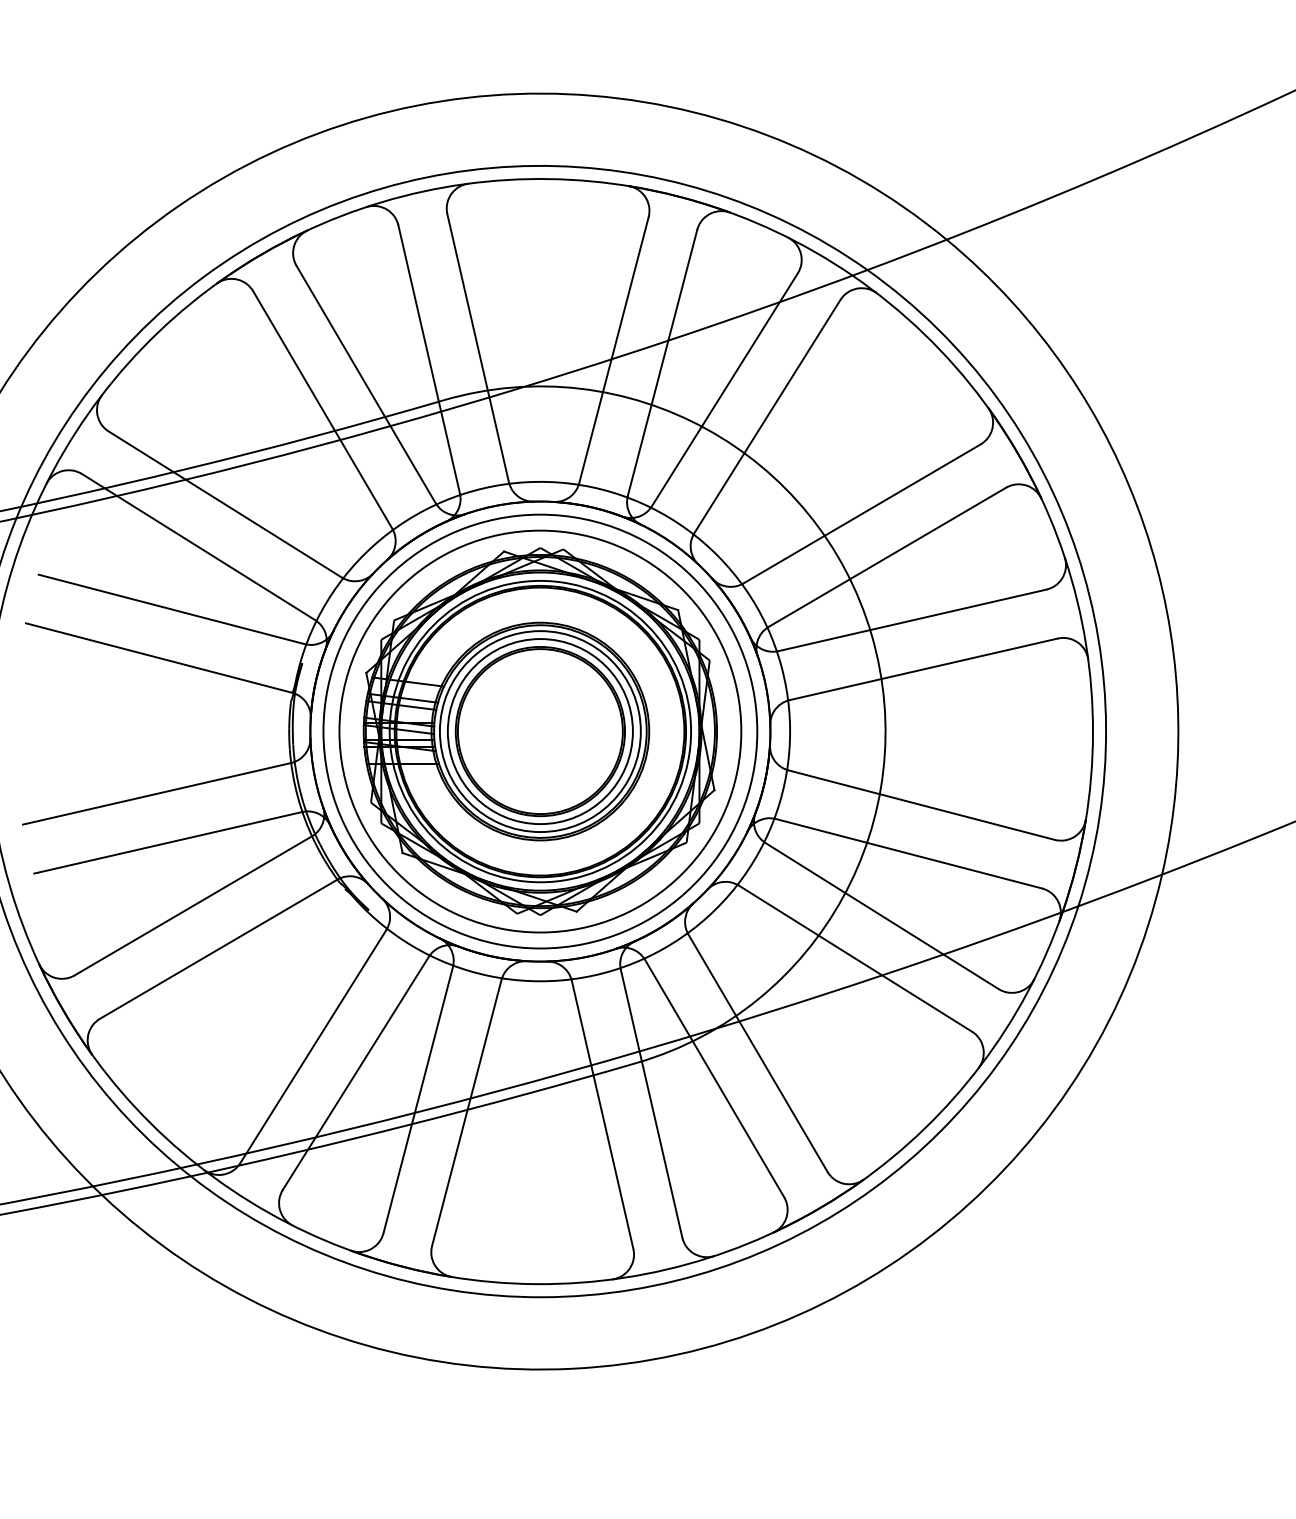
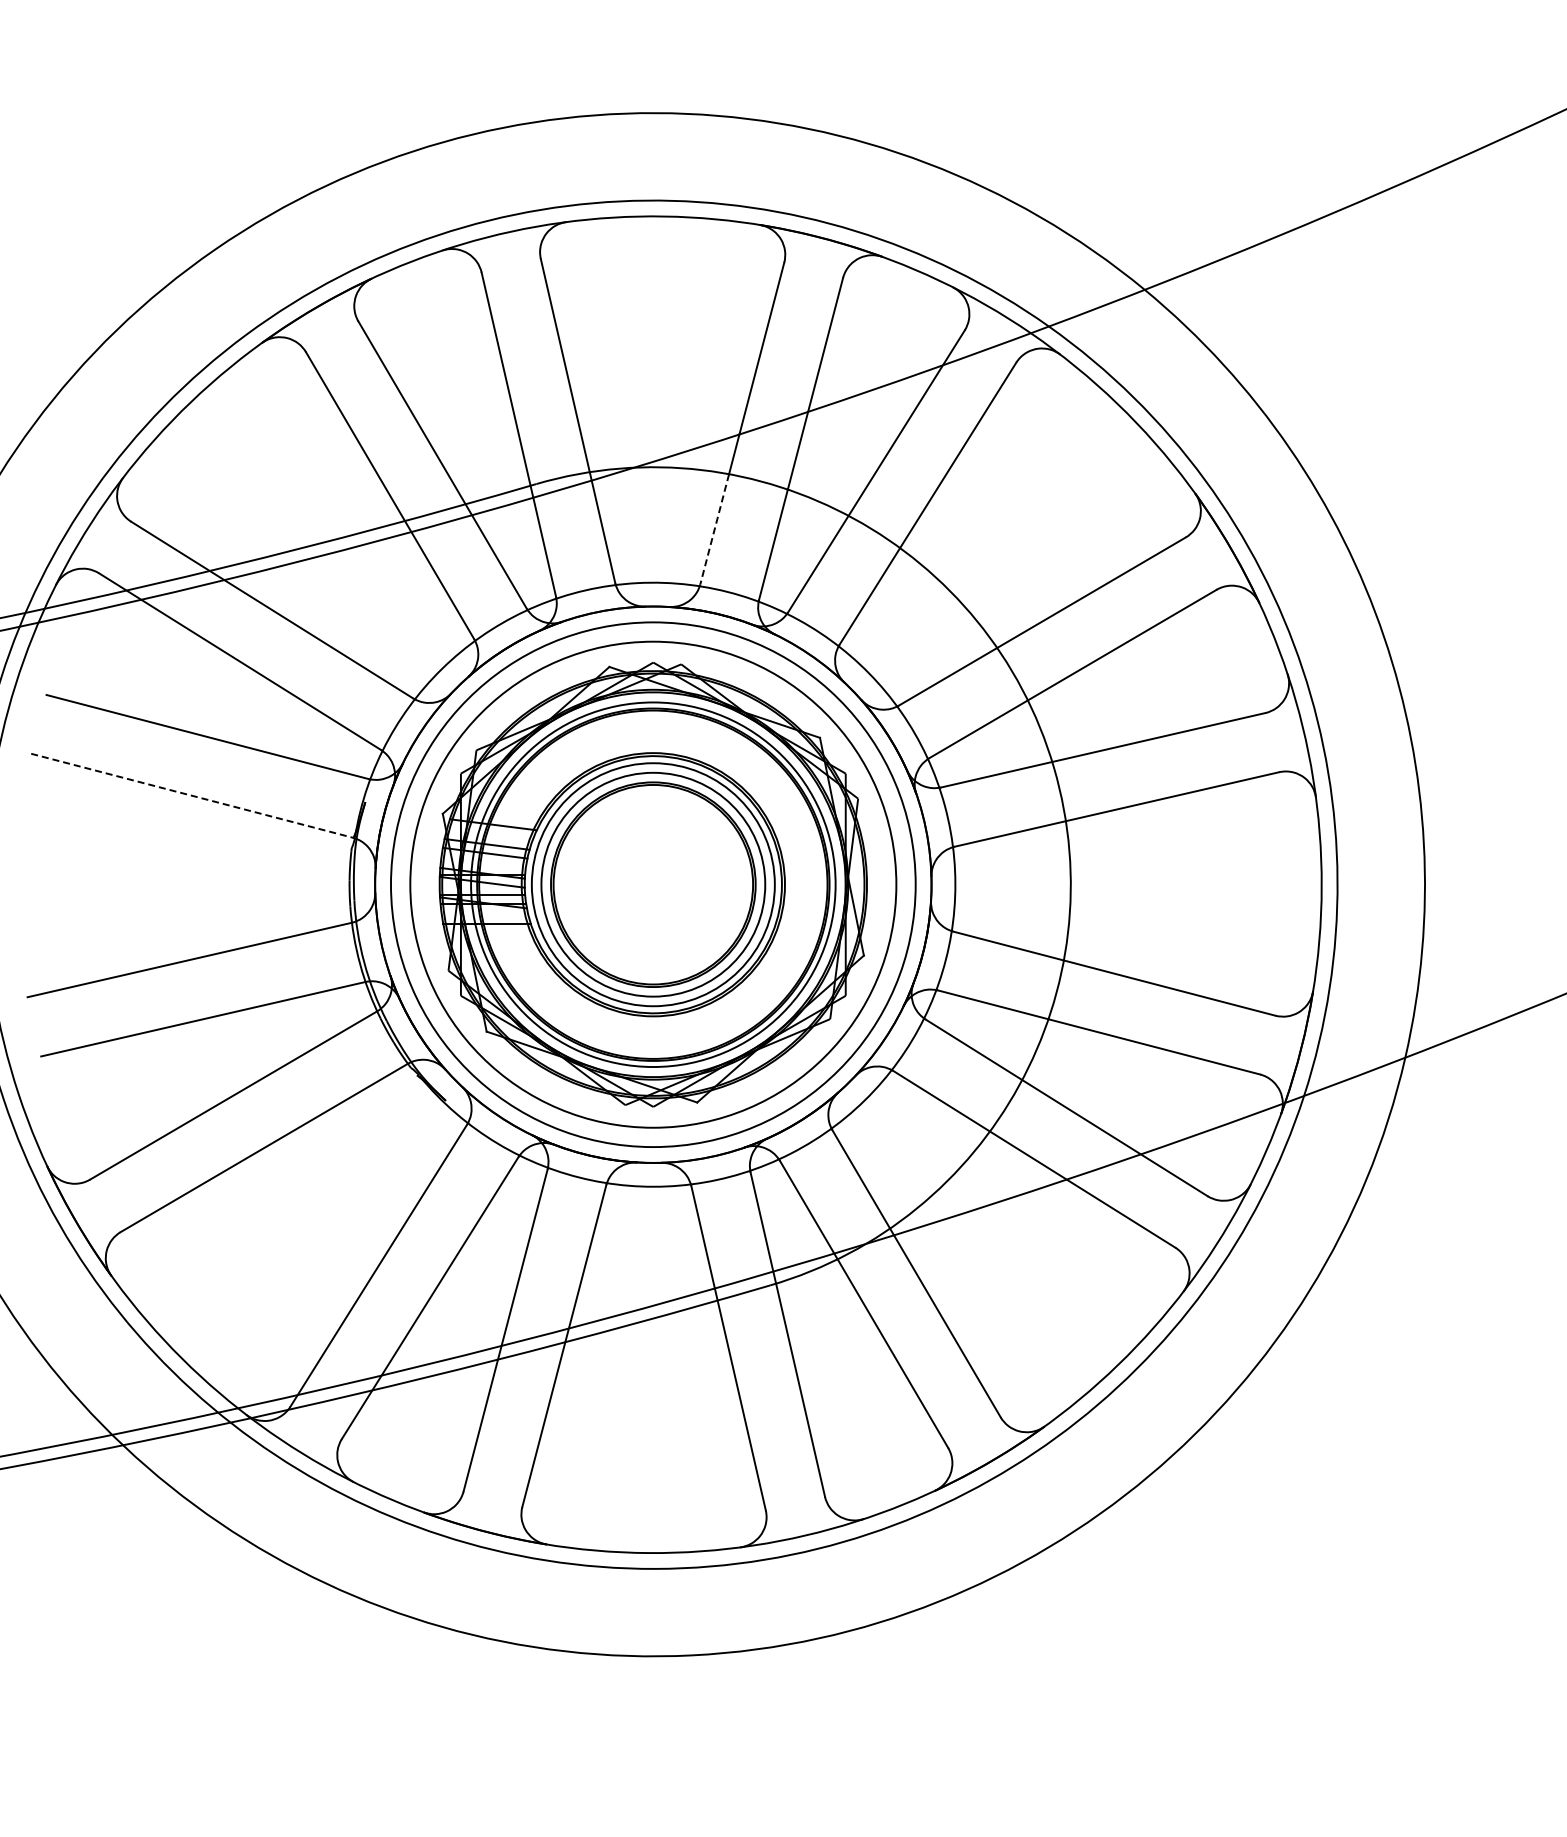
line: (590, 437) -> (714, 529), solid -> dashed
line: (159, 657) -> (192, 795), solid -> dashed

